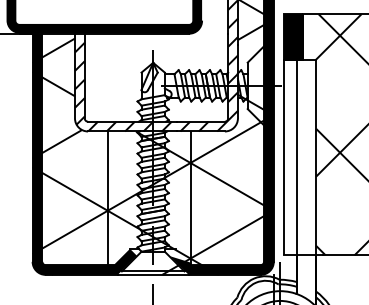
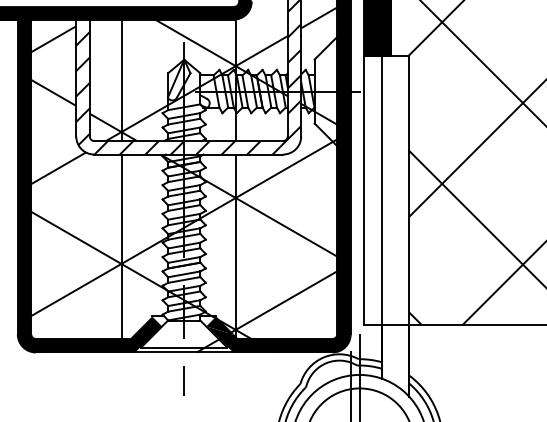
hatch: (156, 77) -> (188, 80), added
fill: (179, 255) -> (220, 325), added

